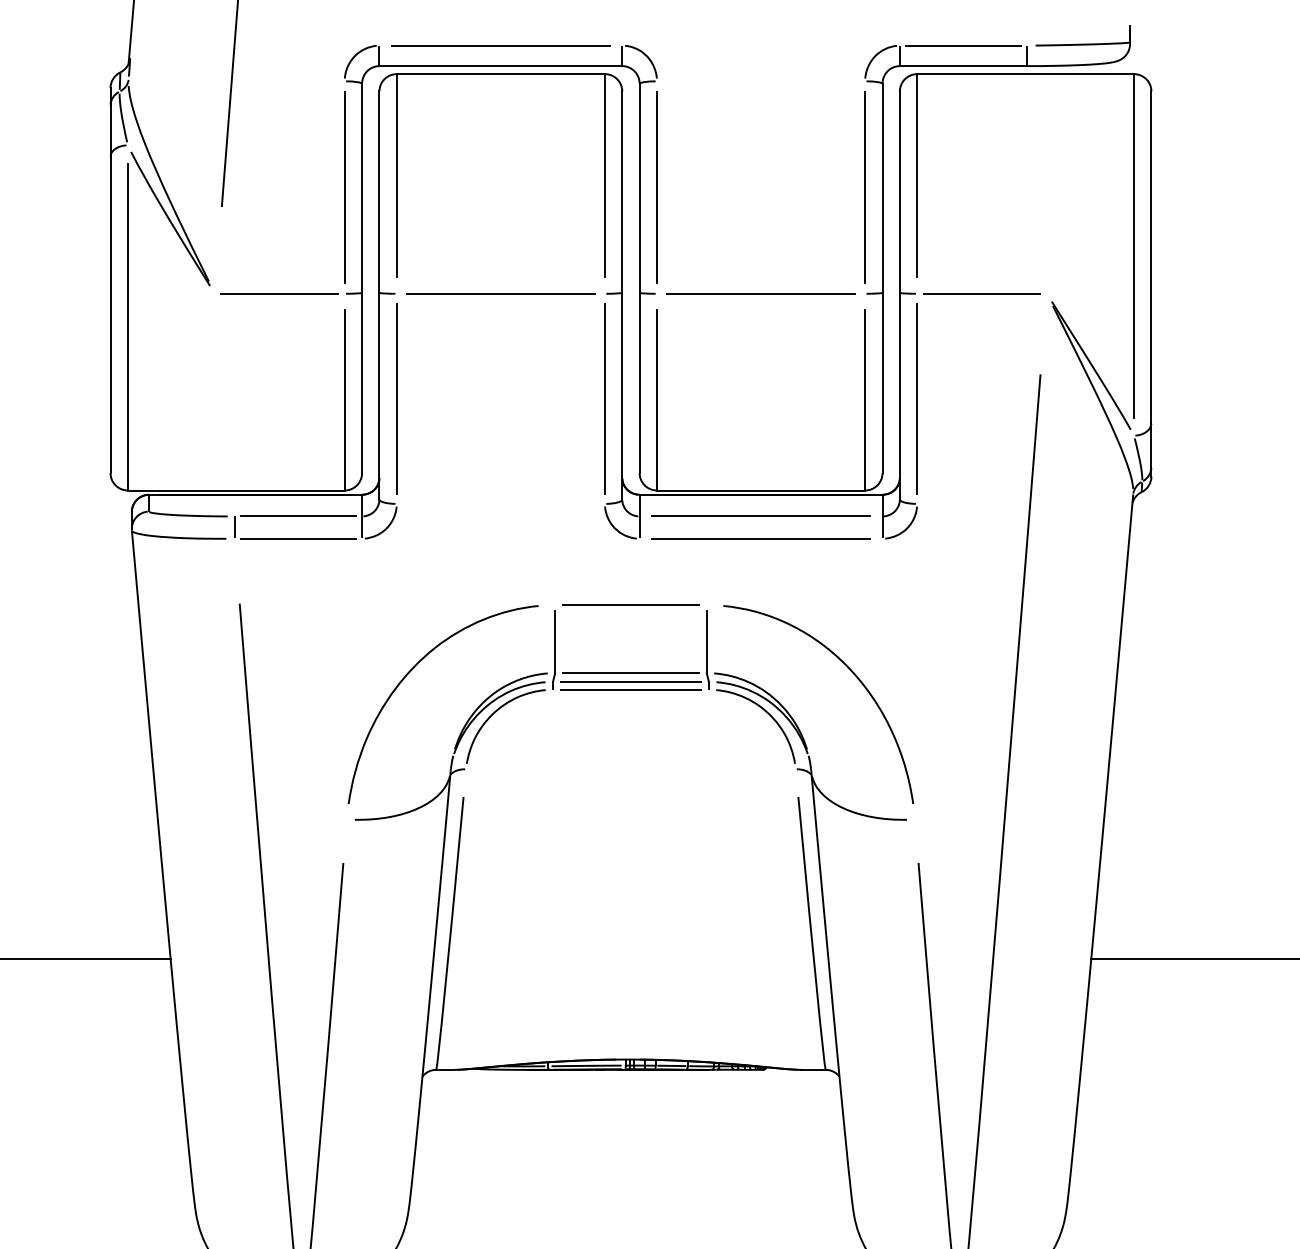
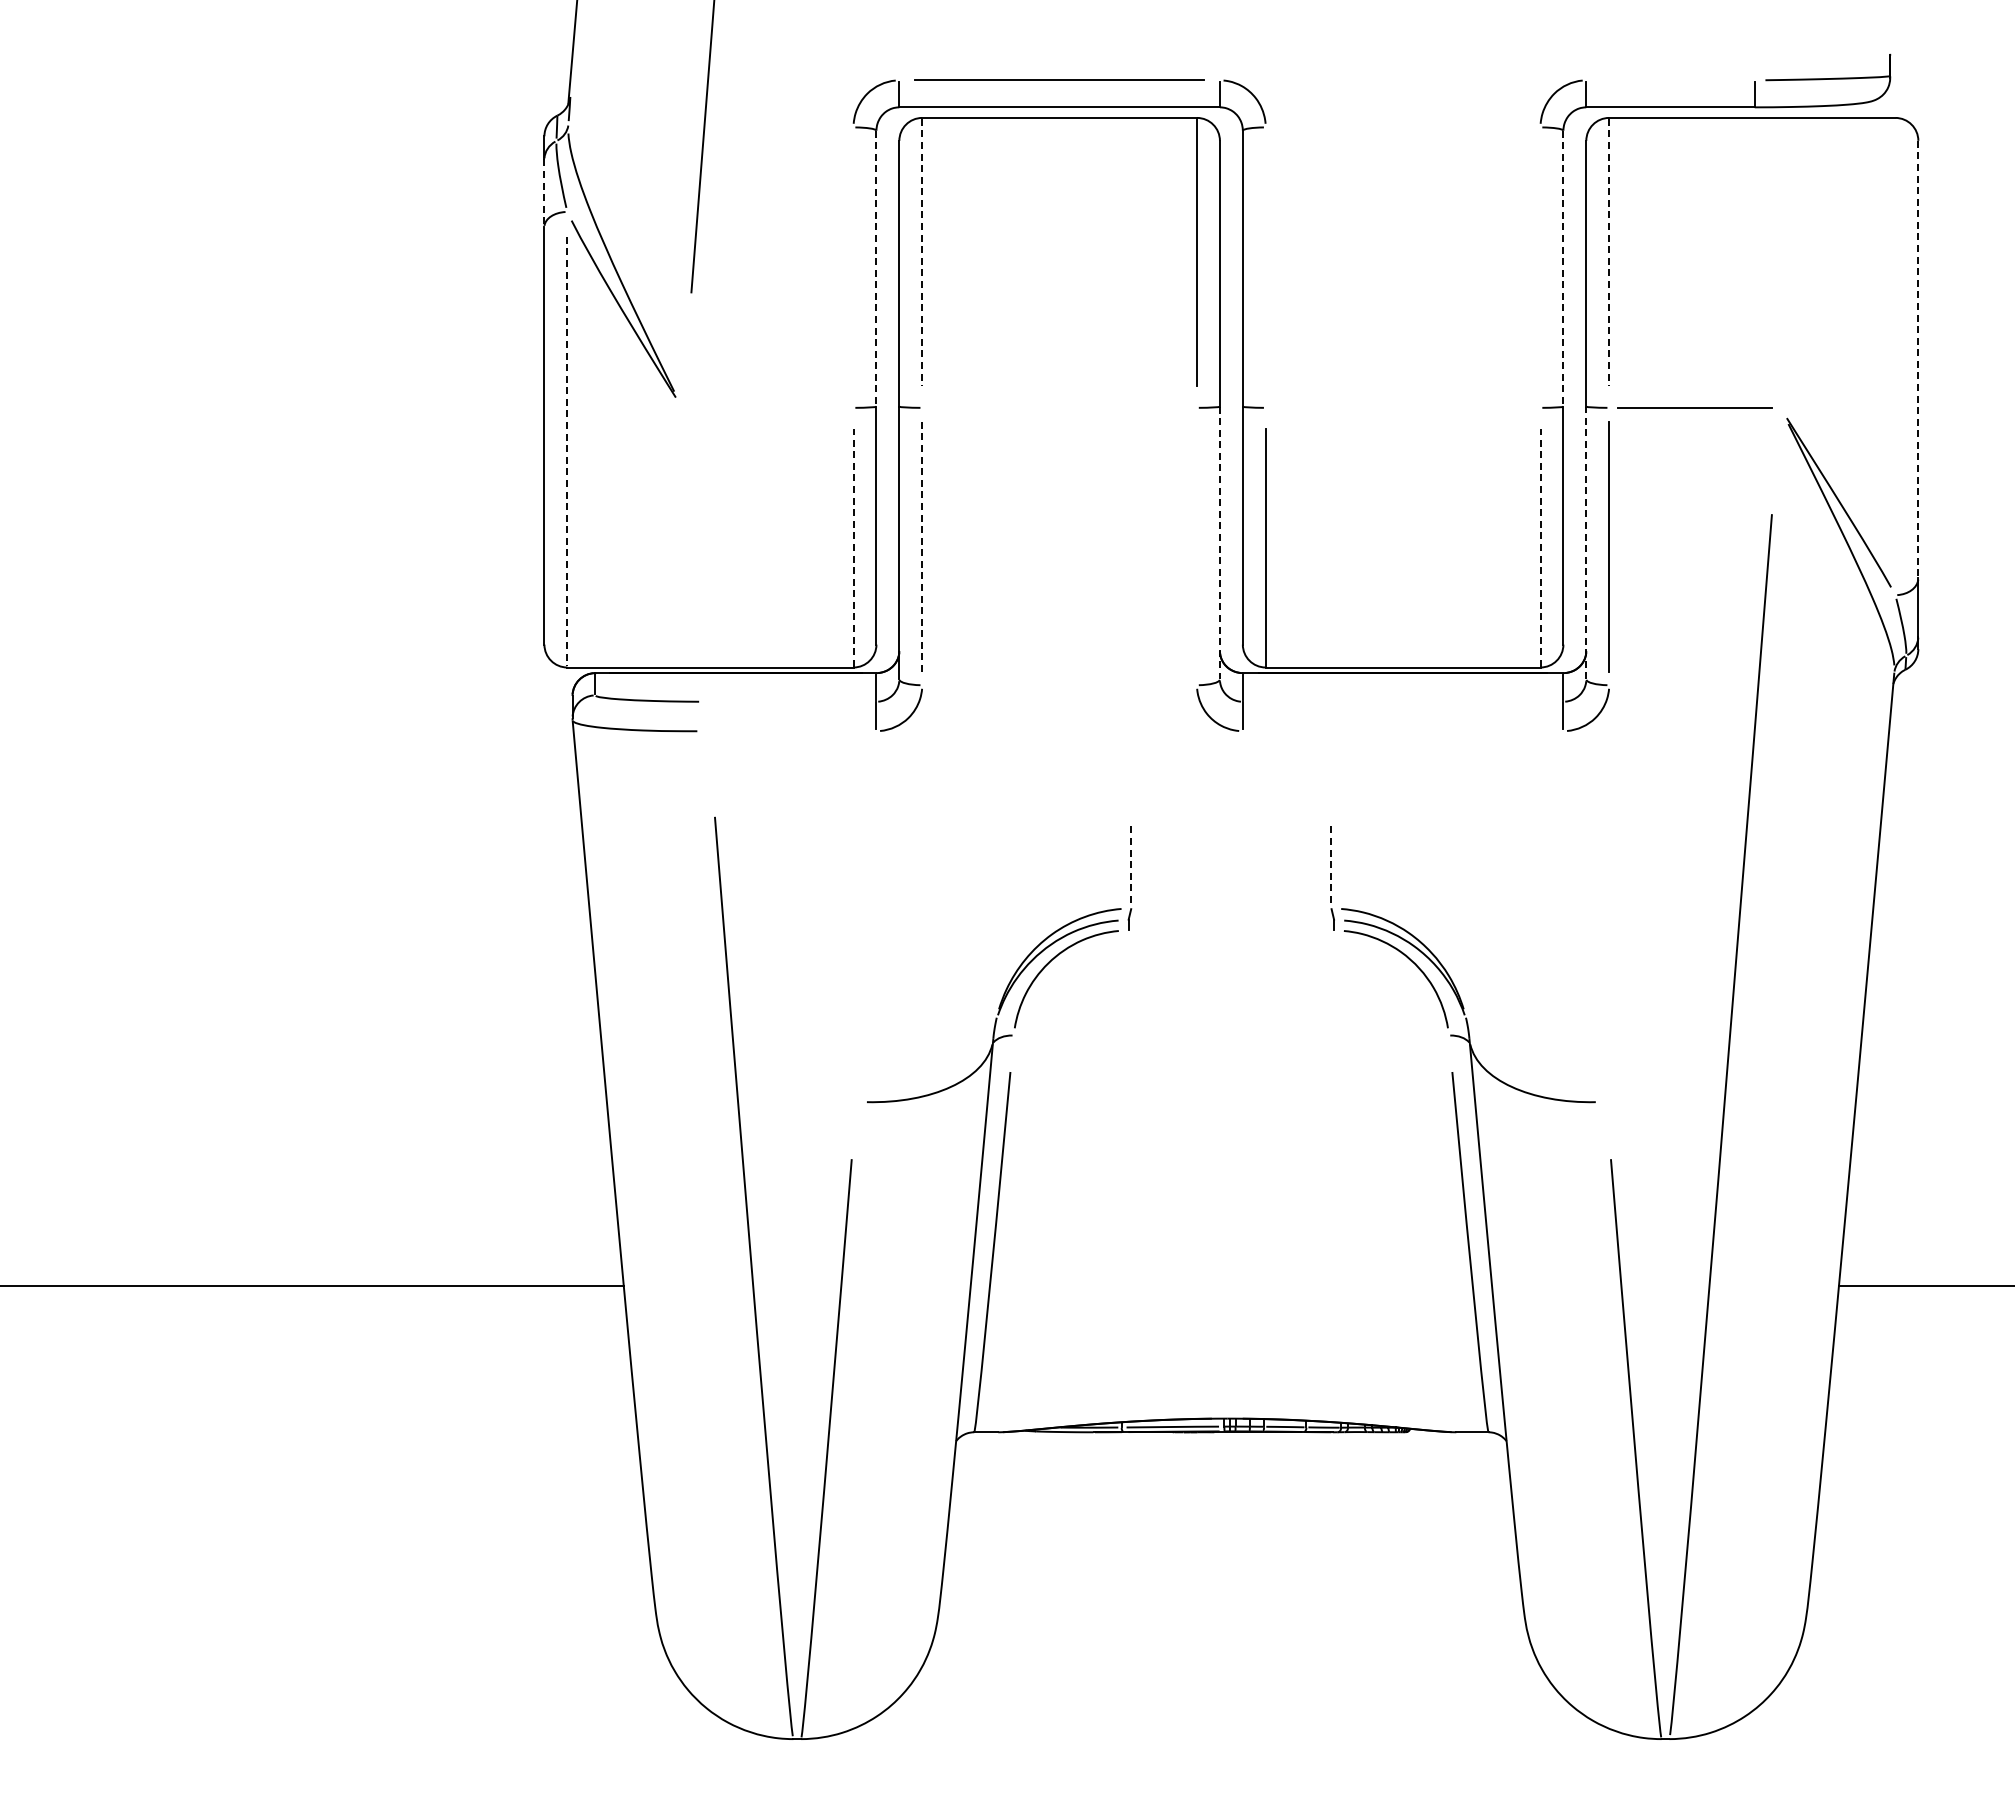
line: (963, 45) -> (1670, 80), removed
line: (110, 131) -> (544, 193), solid -> dashed
line: (396, 176) -> (922, 252), solid -> dashed
line: (917, 176) -> (1609, 252), solid -> dashed
line: (344, 187) -> (853, 267), removed
line: (656, 187) -> (1265, 267), removed
line: (865, 187) -> (1540, 267), removed
line: (362, 188) -> (876, 268), solid -> dashed
line: (882, 188) -> (1563, 268), solid -> dashed
line: (1134, 246) -> (1895, 345), removed
line: (1151, 257) -> (1918, 359), solid -> dashed
line: (279, 293) -> (767, 407), removed
line: (500, 293) -> (1059, 407), removed
line: (760, 293) -> (1402, 407), removed
line: (128, 326) -> (567, 451), solid -> dashed
line: (900, 395) -> (1586, 542), solid -> dashed
line: (621, 396) -> (1219, 543), solid -> dashed
line: (396, 398) -> (922, 546), solid -> dashed
line: (605, 398) -> (1197, 546), removed
line: (344, 399) -> (853, 547), solid -> dashed
line: (865, 399) -> (1540, 547), solid -> dashed
line: (298, 516) -> (792, 701), removed
line: (760, 516) -> (1402, 701), removed
line: (234, 526) -> (708, 715), removed
line: (298, 538) -> (792, 731), removed
line: (760, 538) -> (1402, 731), removed
line: (631, 604) -> (1231, 818), removed
line: (555, 642) -> (1131, 867), solid -> dashed
line: (706, 642) -> (1331, 867), solid -> dashed
curve: (851, 672) -> (1522, 907), removed
line: (630, 673) -> (1230, 908), removed
curve: (408, 674) -> (937, 910), removed
line: (630, 682) -> (1230, 920), removed
line: (630, 689) -> (1230, 930), removed

